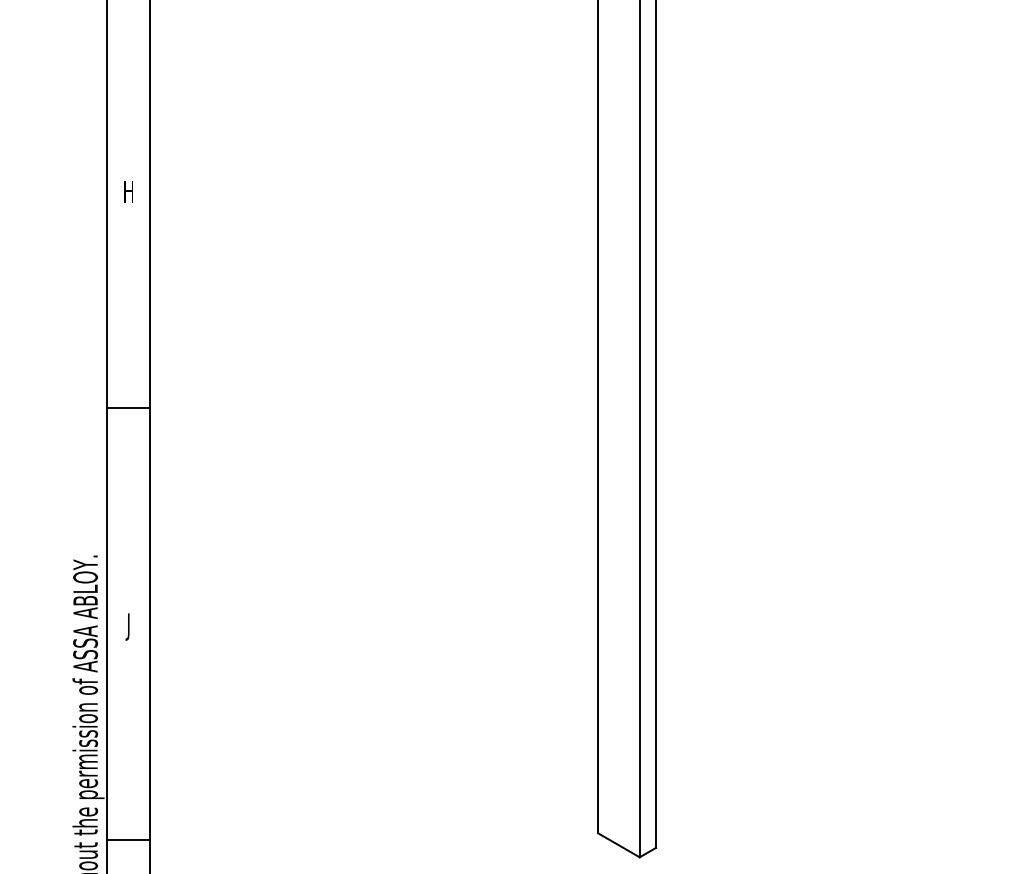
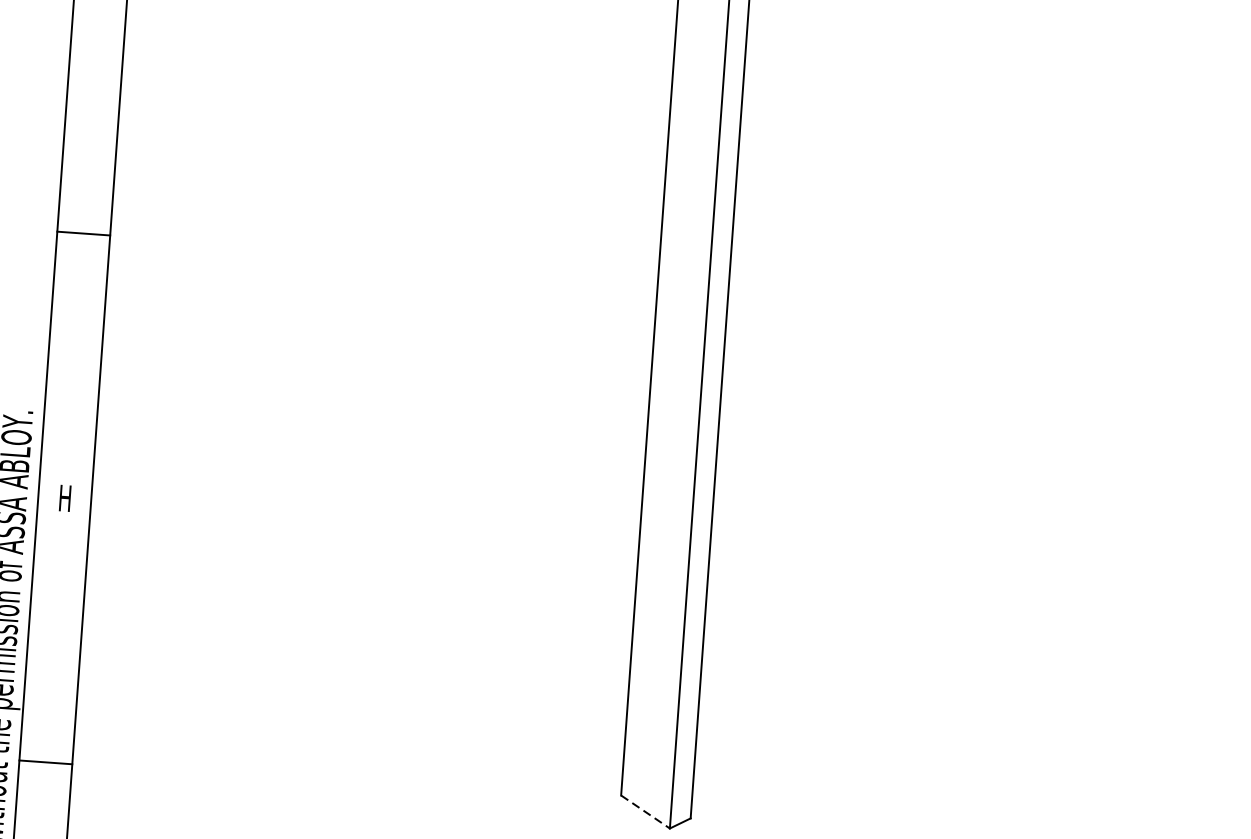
text: (128, 626) -> (64, 501), J -> H
line: (618, 845) -> (644, 812), solid -> dashed

